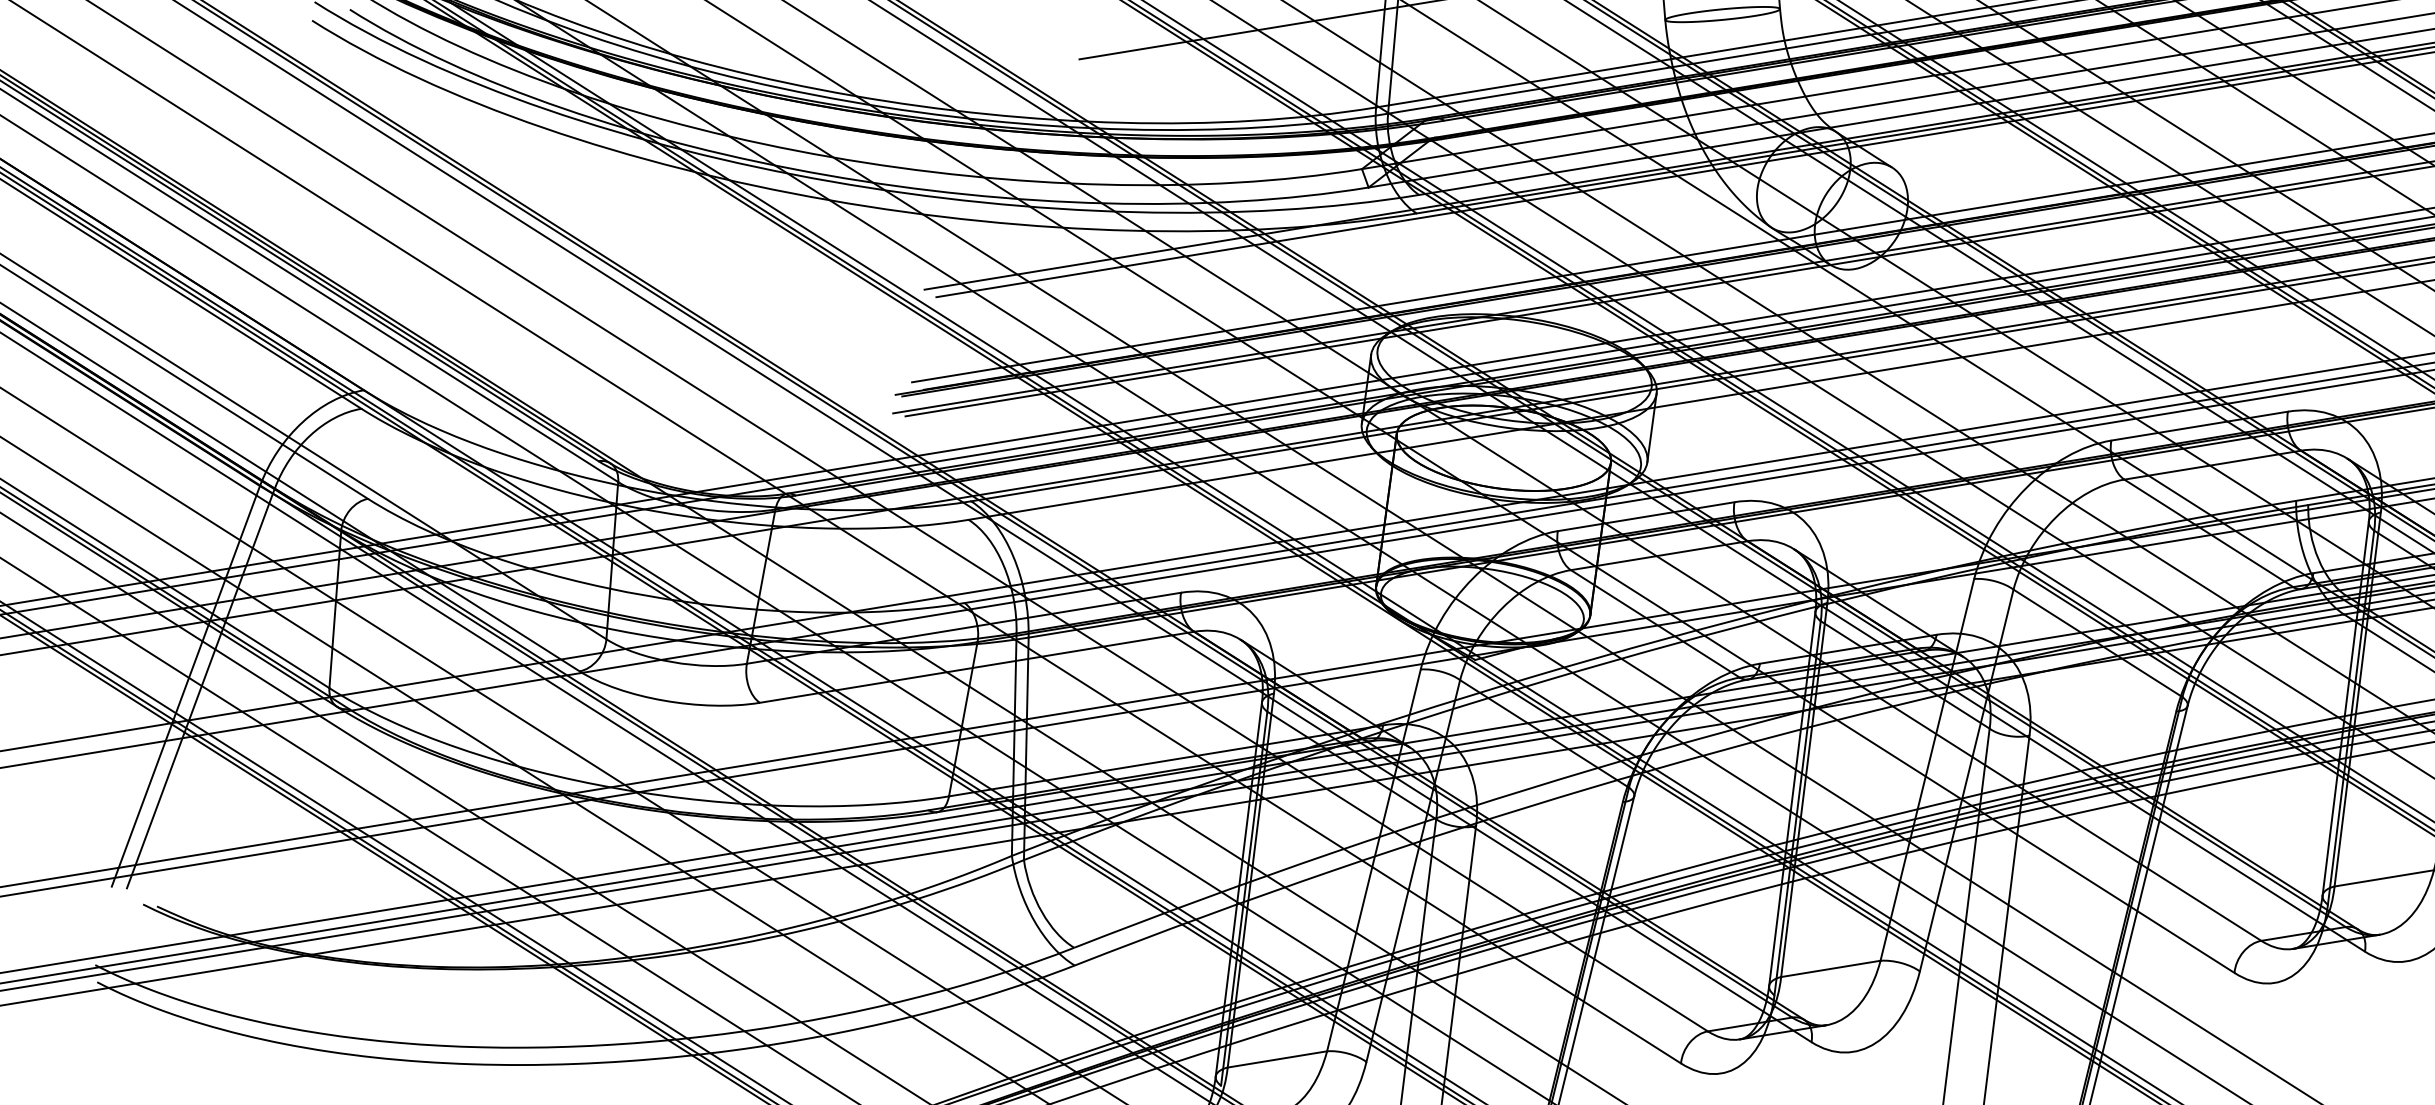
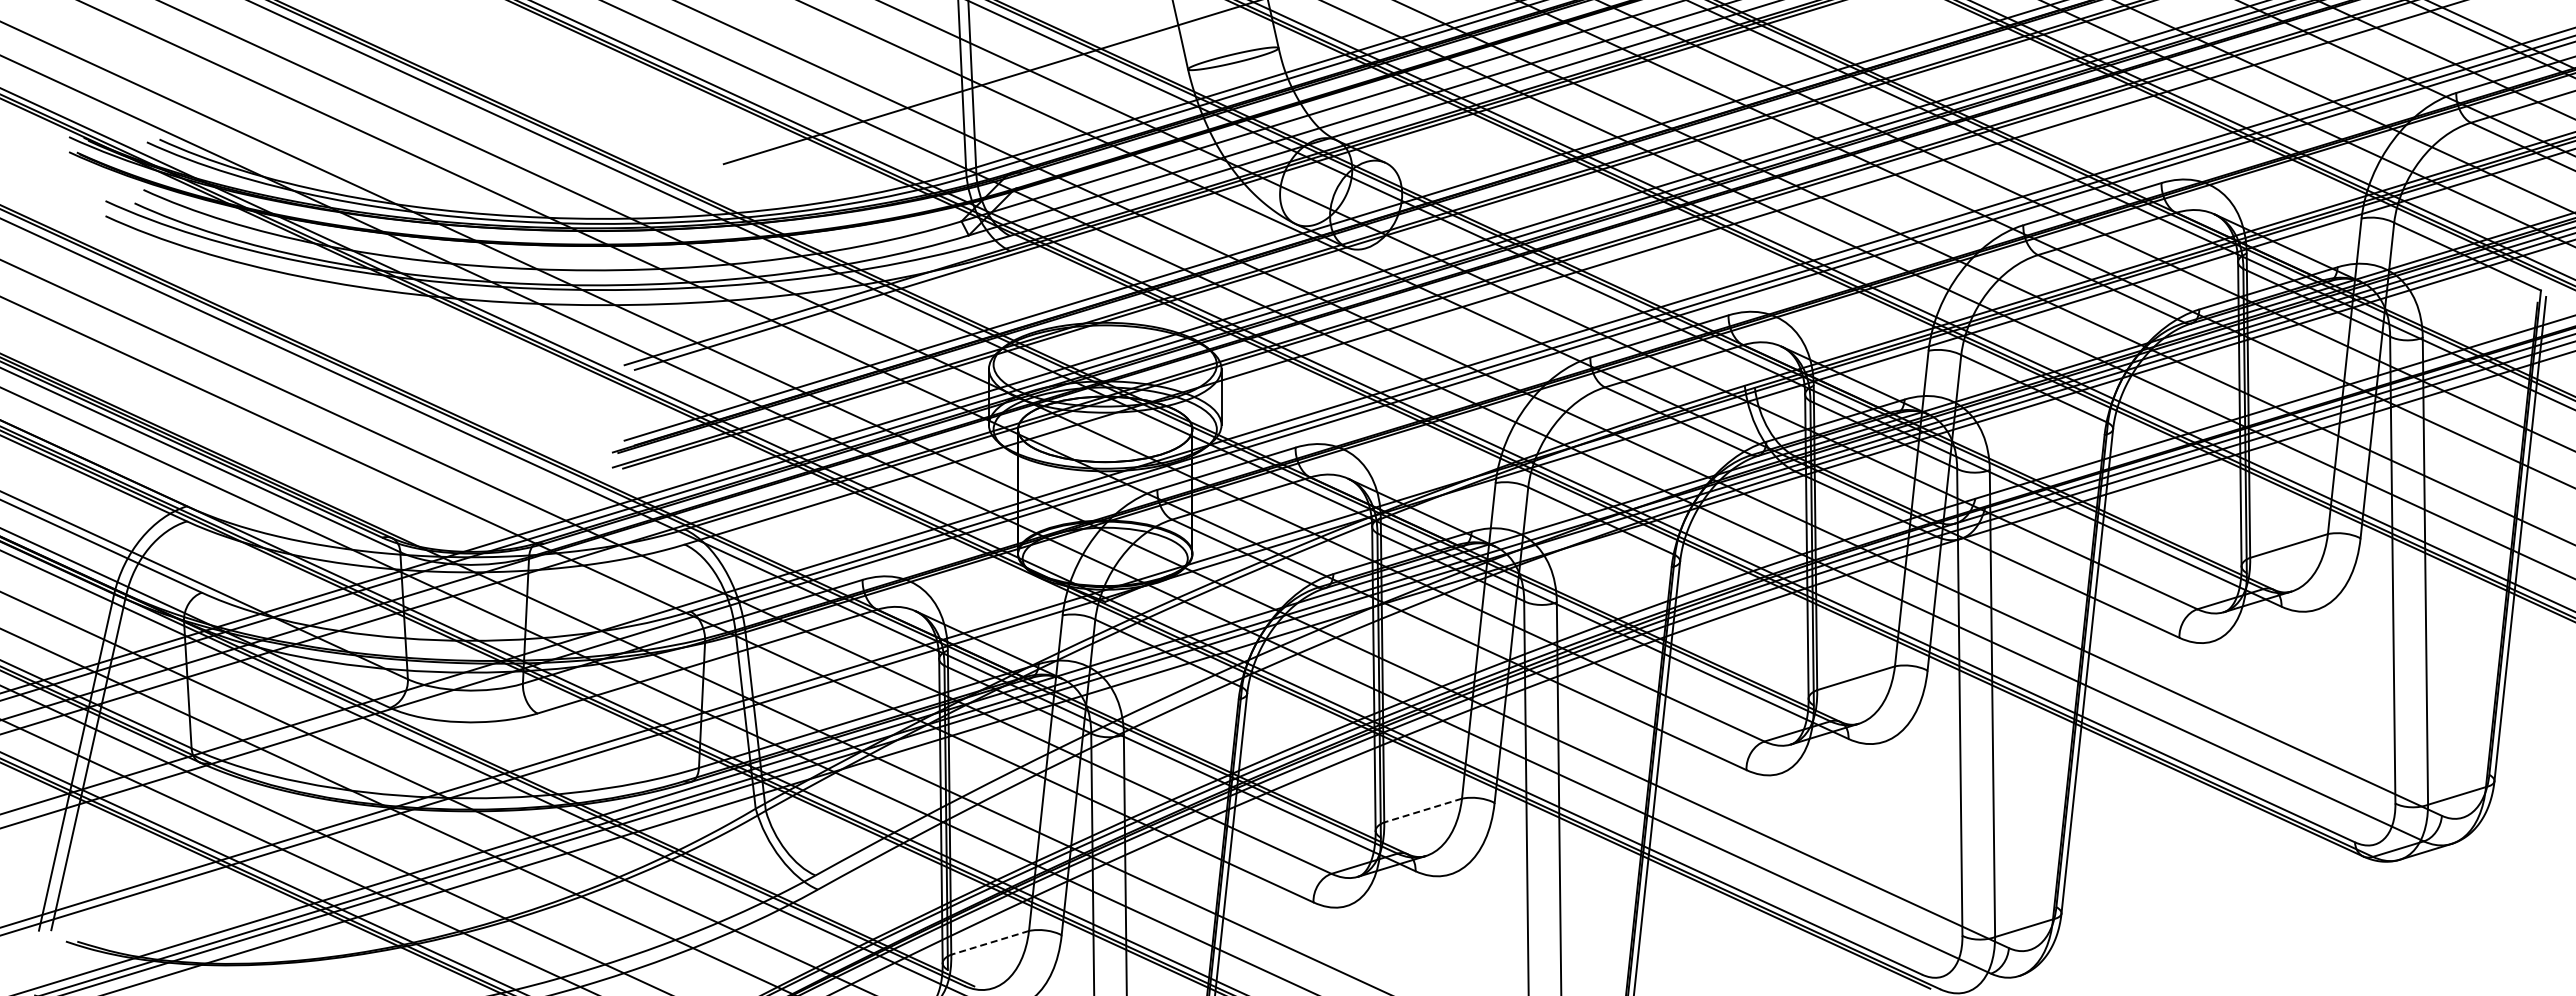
line: (1831, 968) -> (1423, 810), solid -> dashed
line: (1277, 1059) -> (990, 942), solid -> dashed

